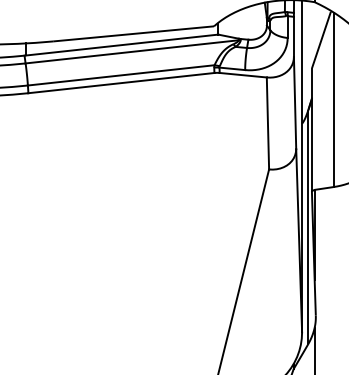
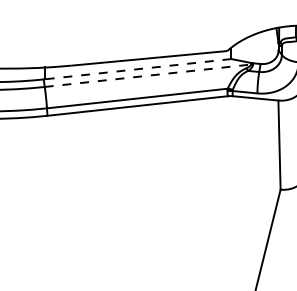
line: (122, 45) -> (138, 69), solid -> dashed
line: (132, 51) -> (148, 75), solid -> dashed

